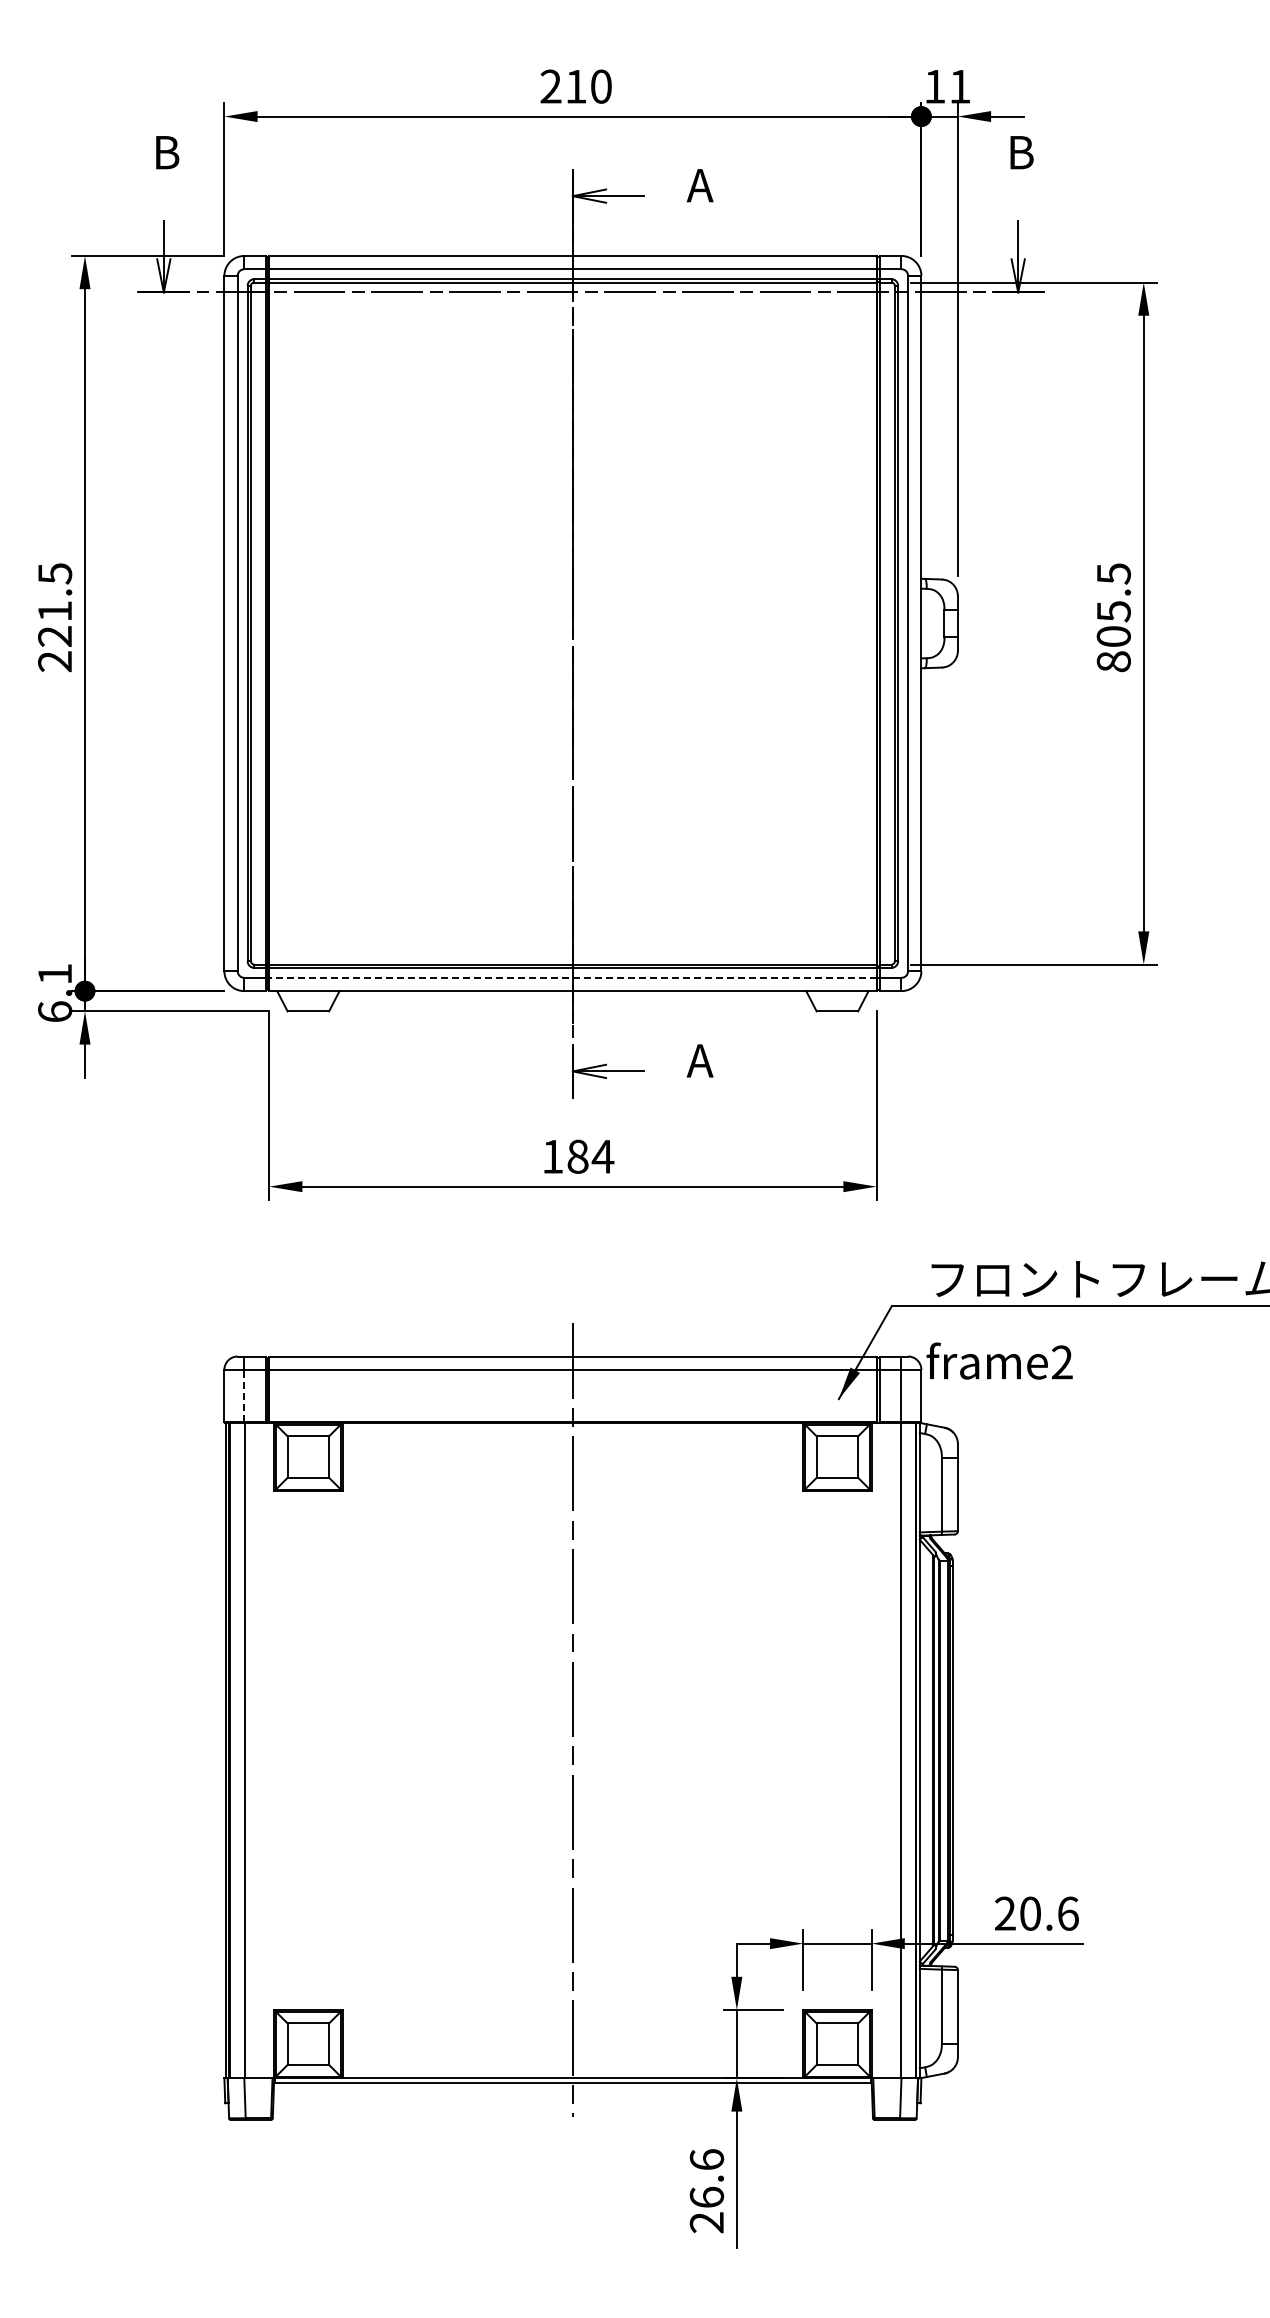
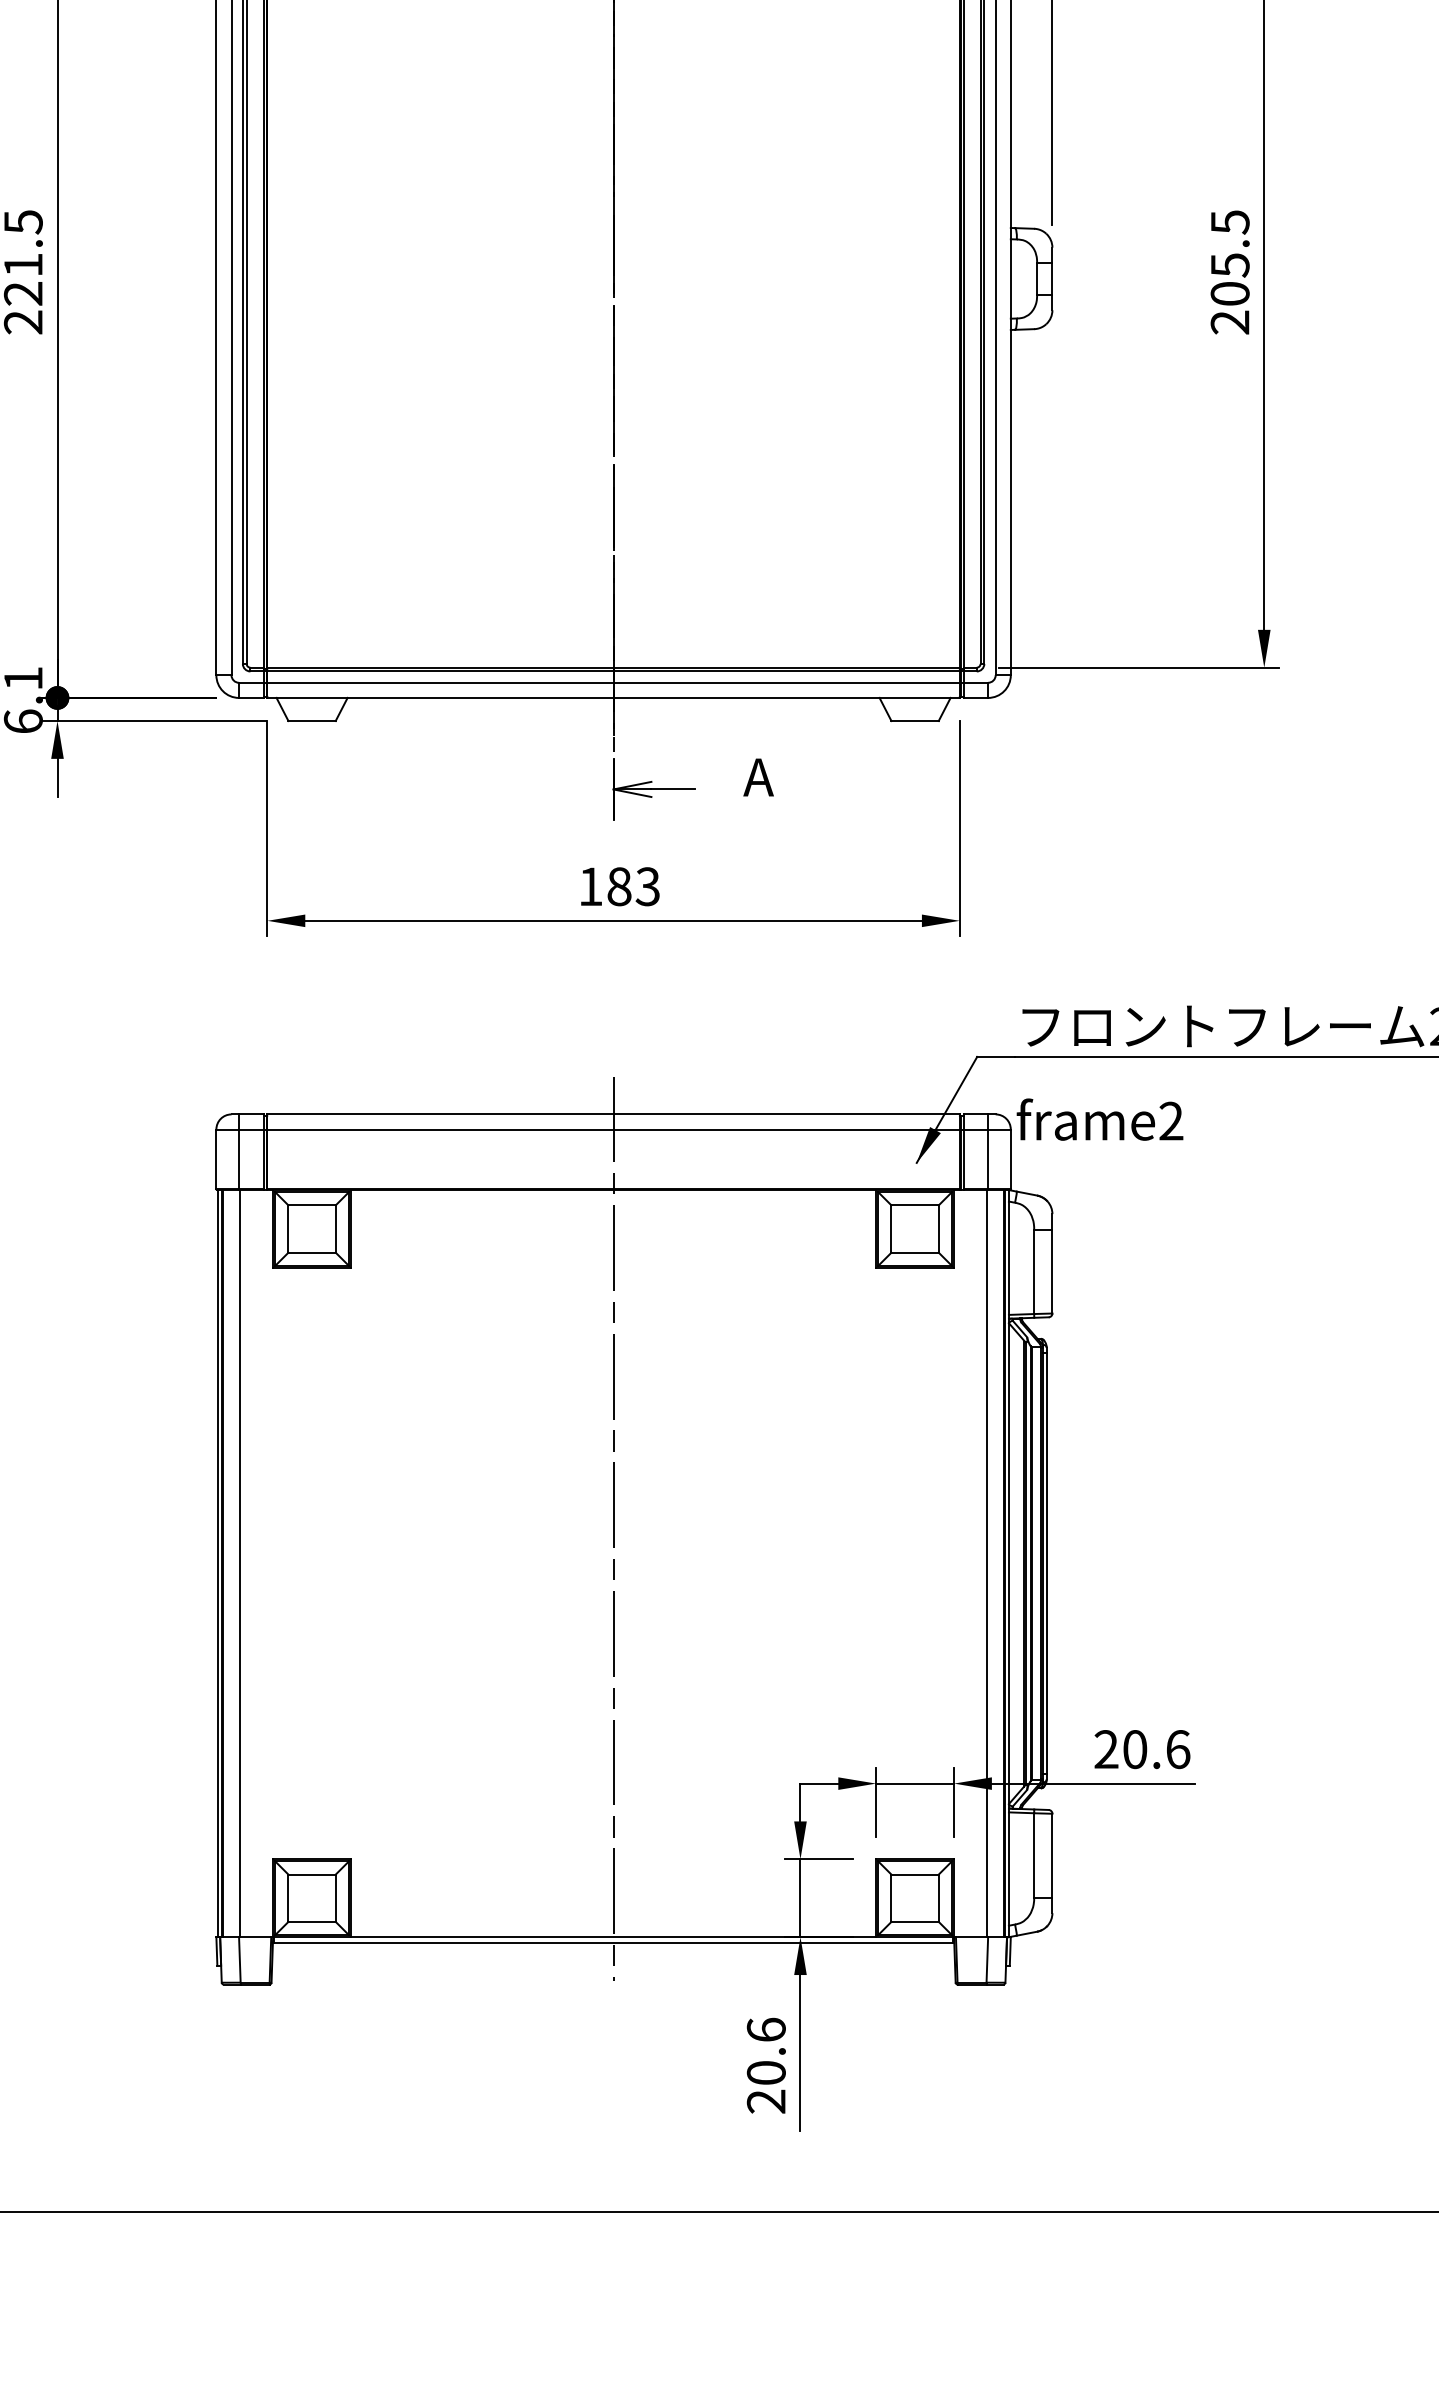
text: (1113, 661) -> (1229, 322), 805.5 -> 205.5
line: (572, 977) -> (613, 682), dashed -> solid
text: (602, 1156) -> (647, 886), 184 -> 183
line: (244, 1395) -> (239, 1158), dashed -> solid
text: (706, 2196) -> (765, 2071), 26.6 -> 20.6

